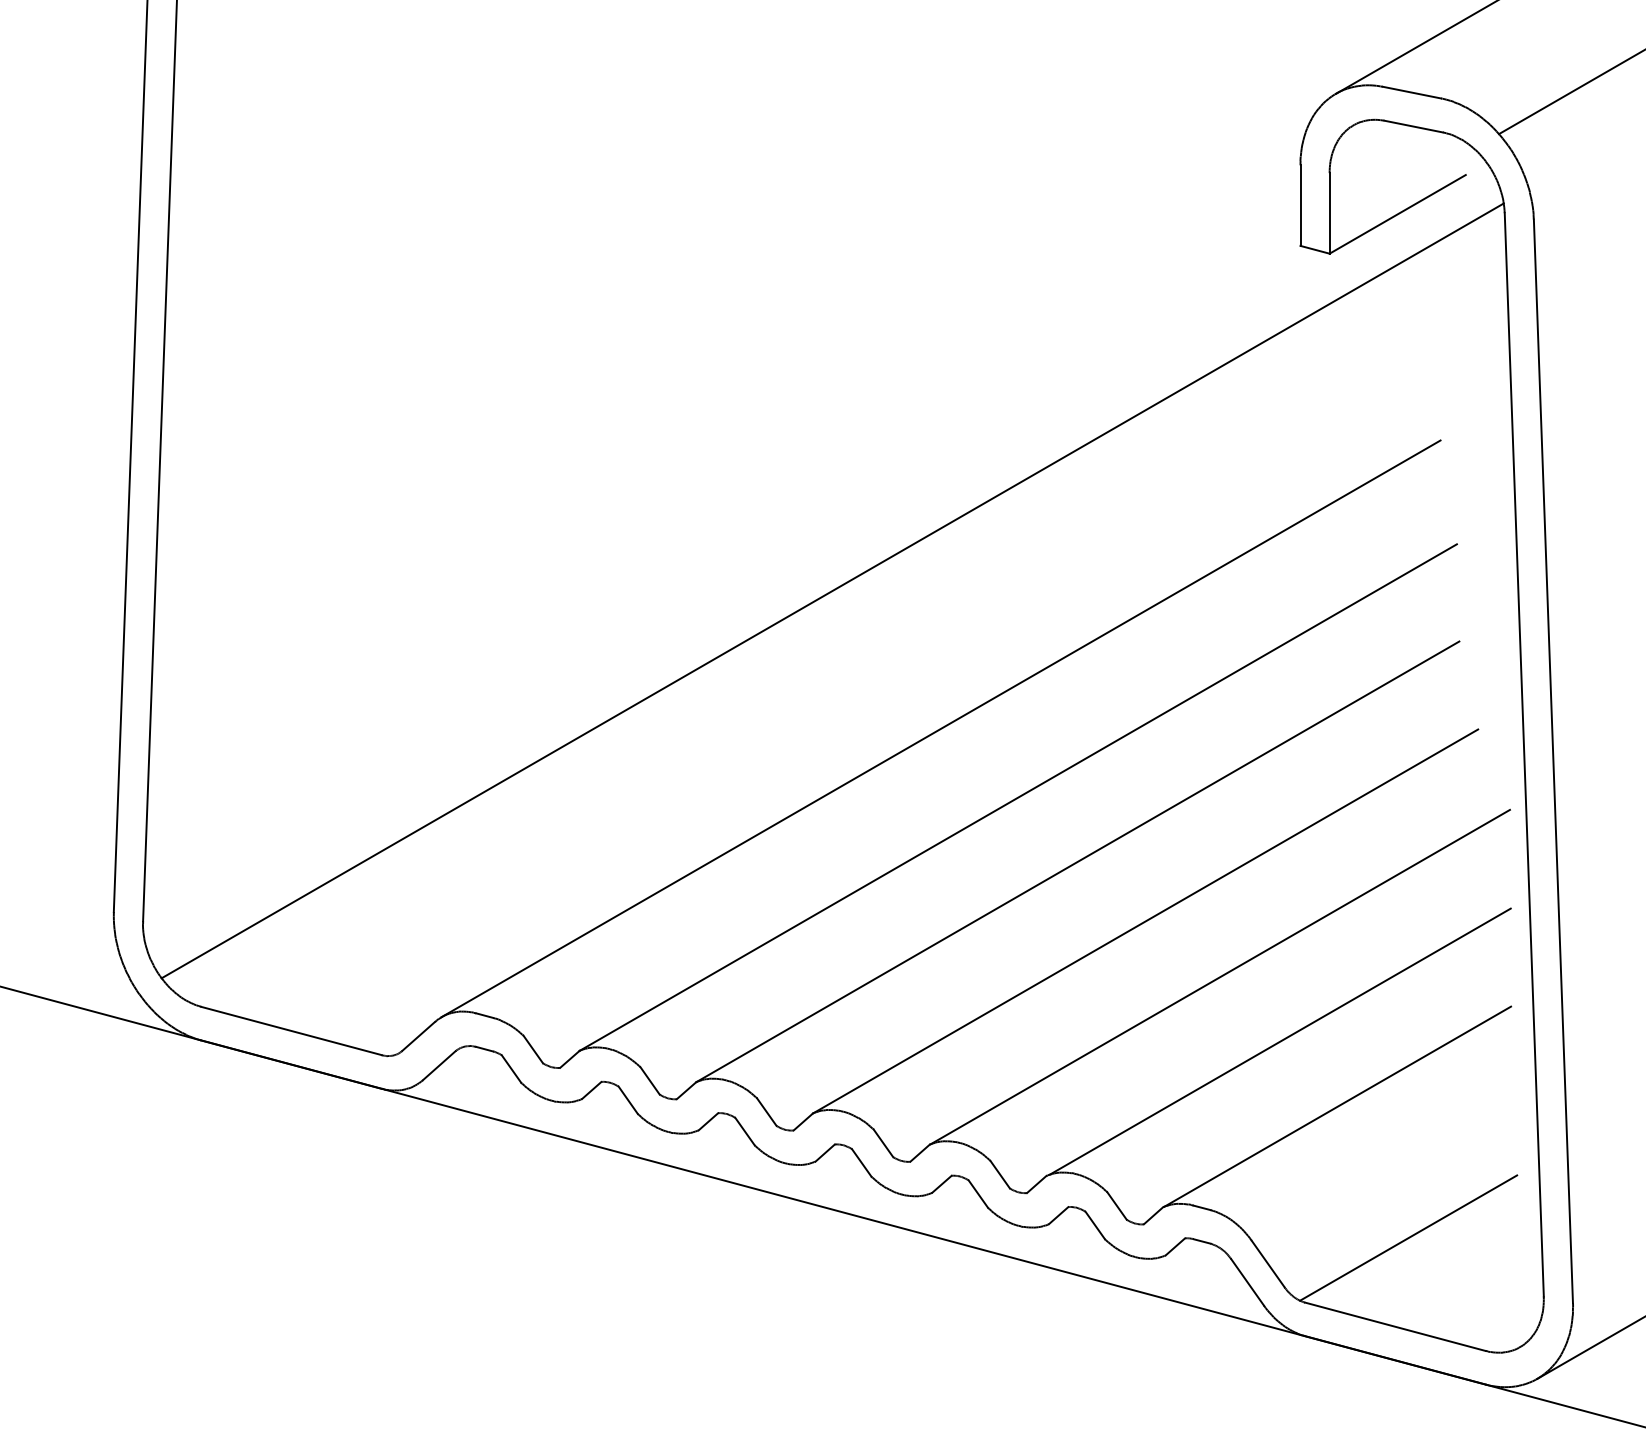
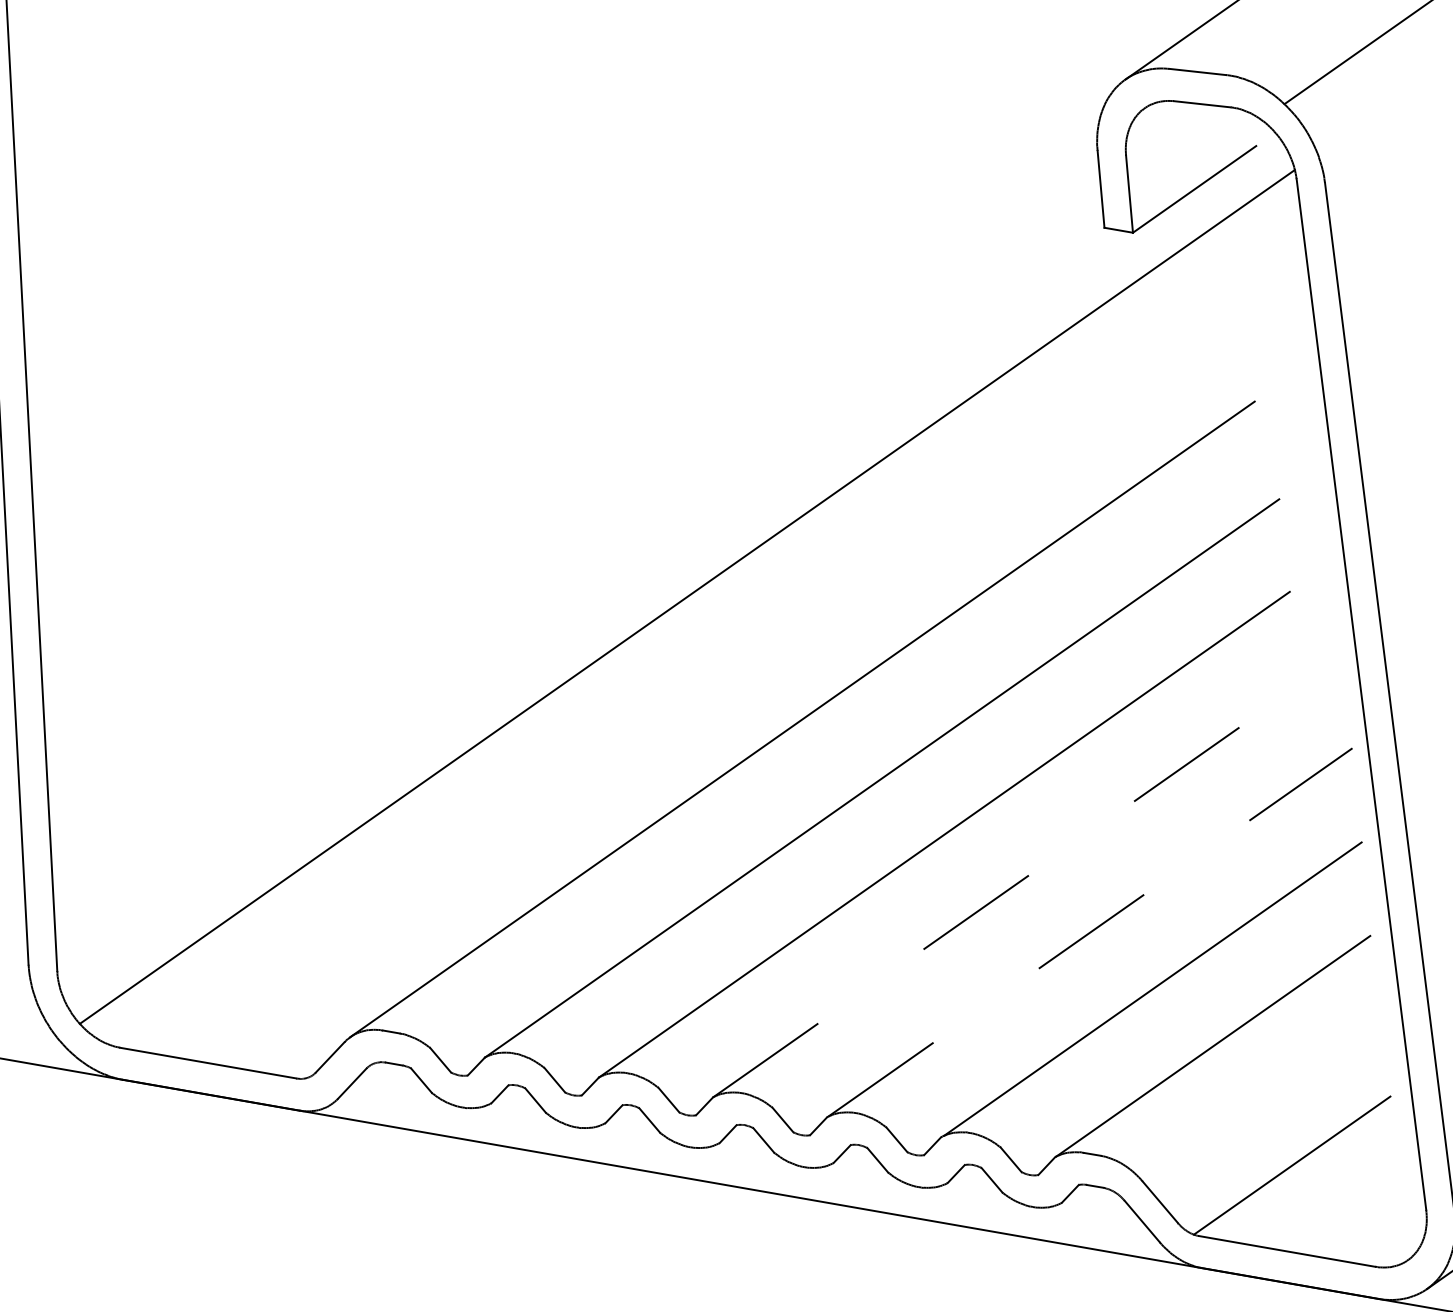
line: (1145, 921) -> (1014, 885), solid -> dashed
line: (1220, 976) -> (1090, 931), solid -> dashed

